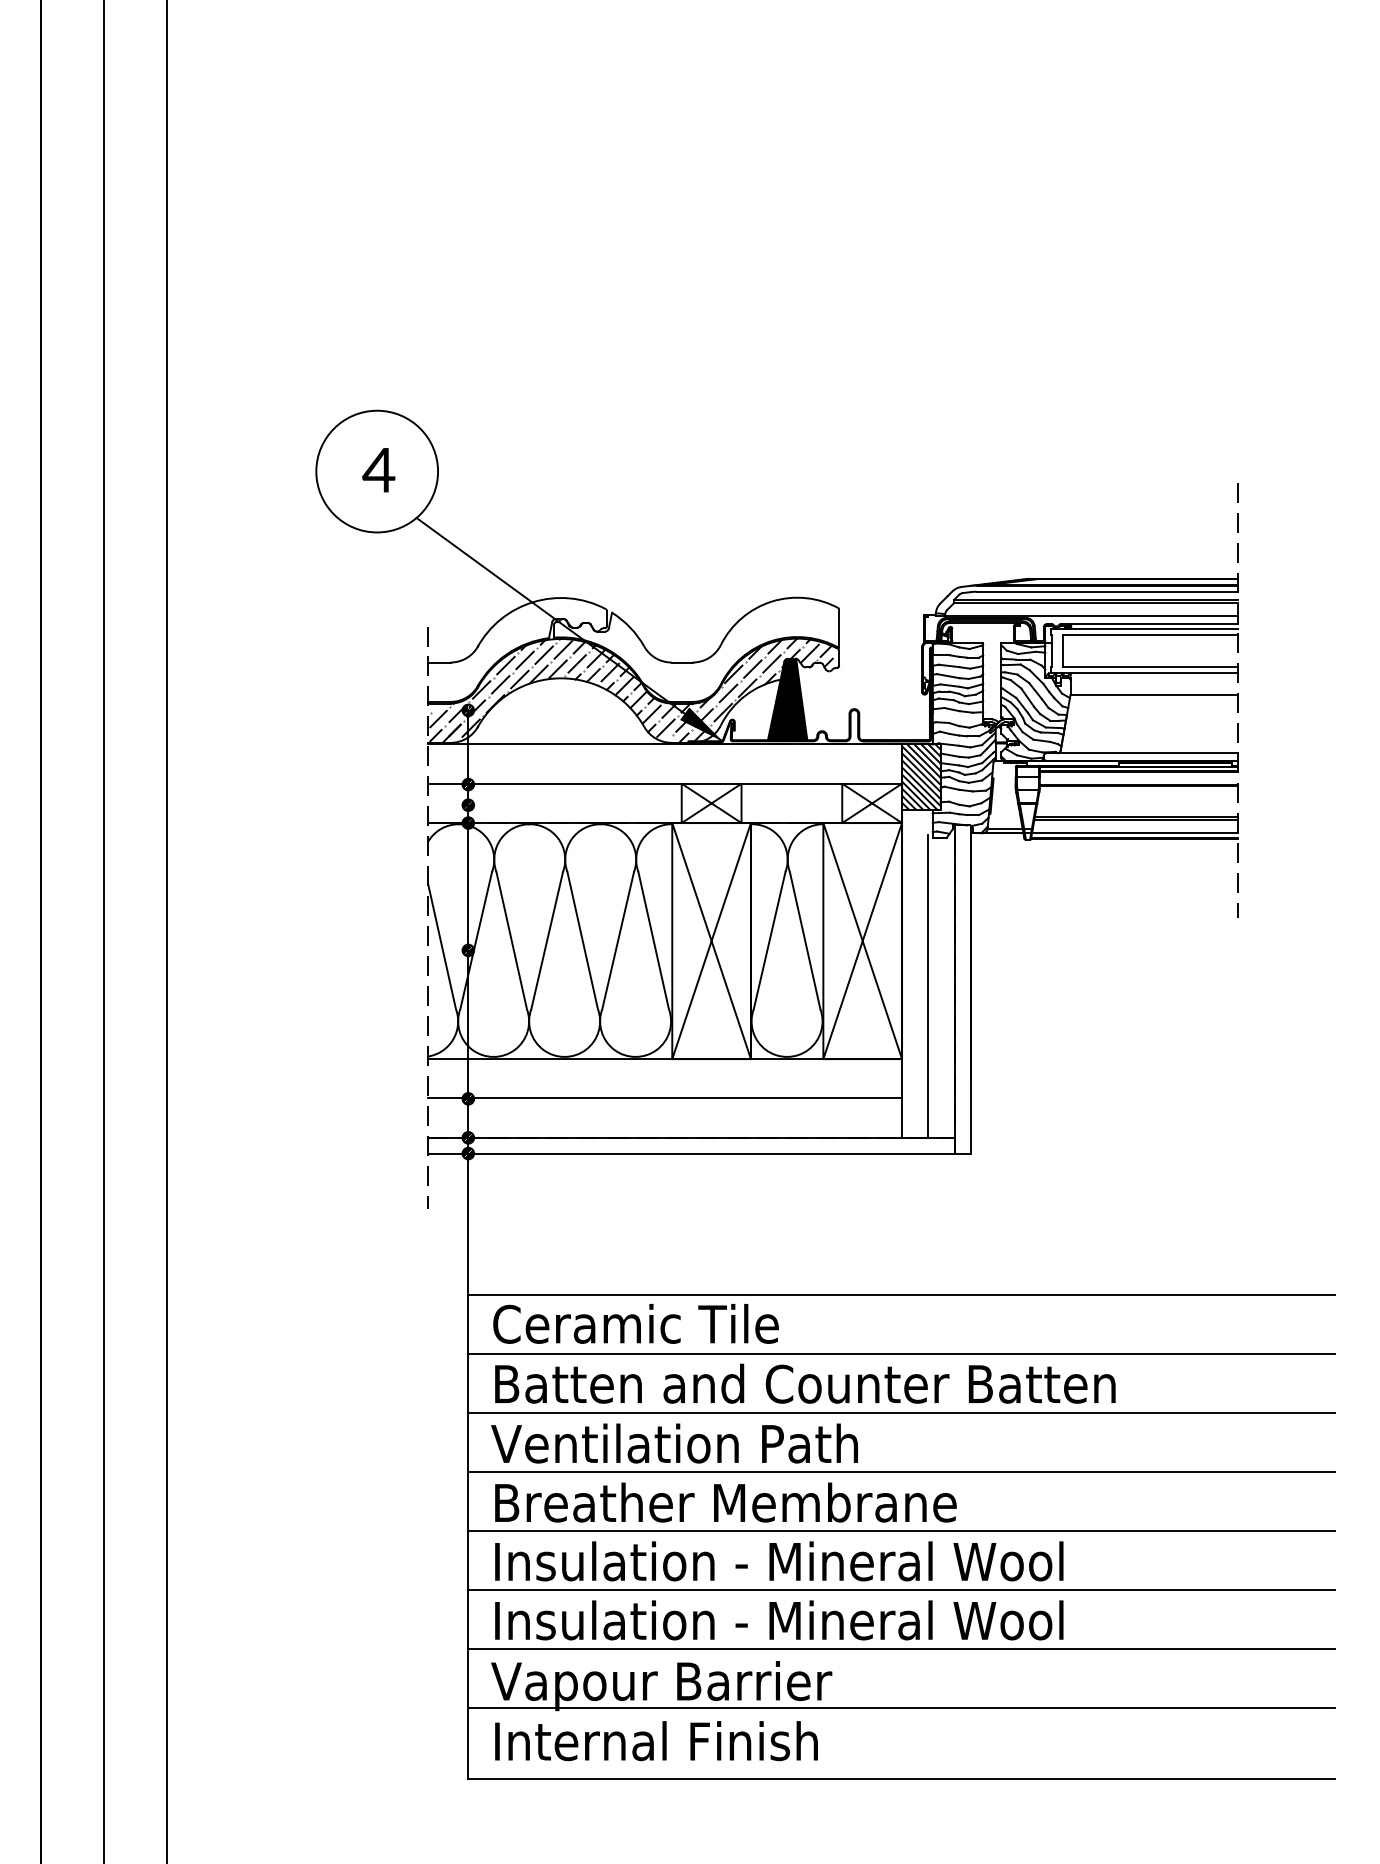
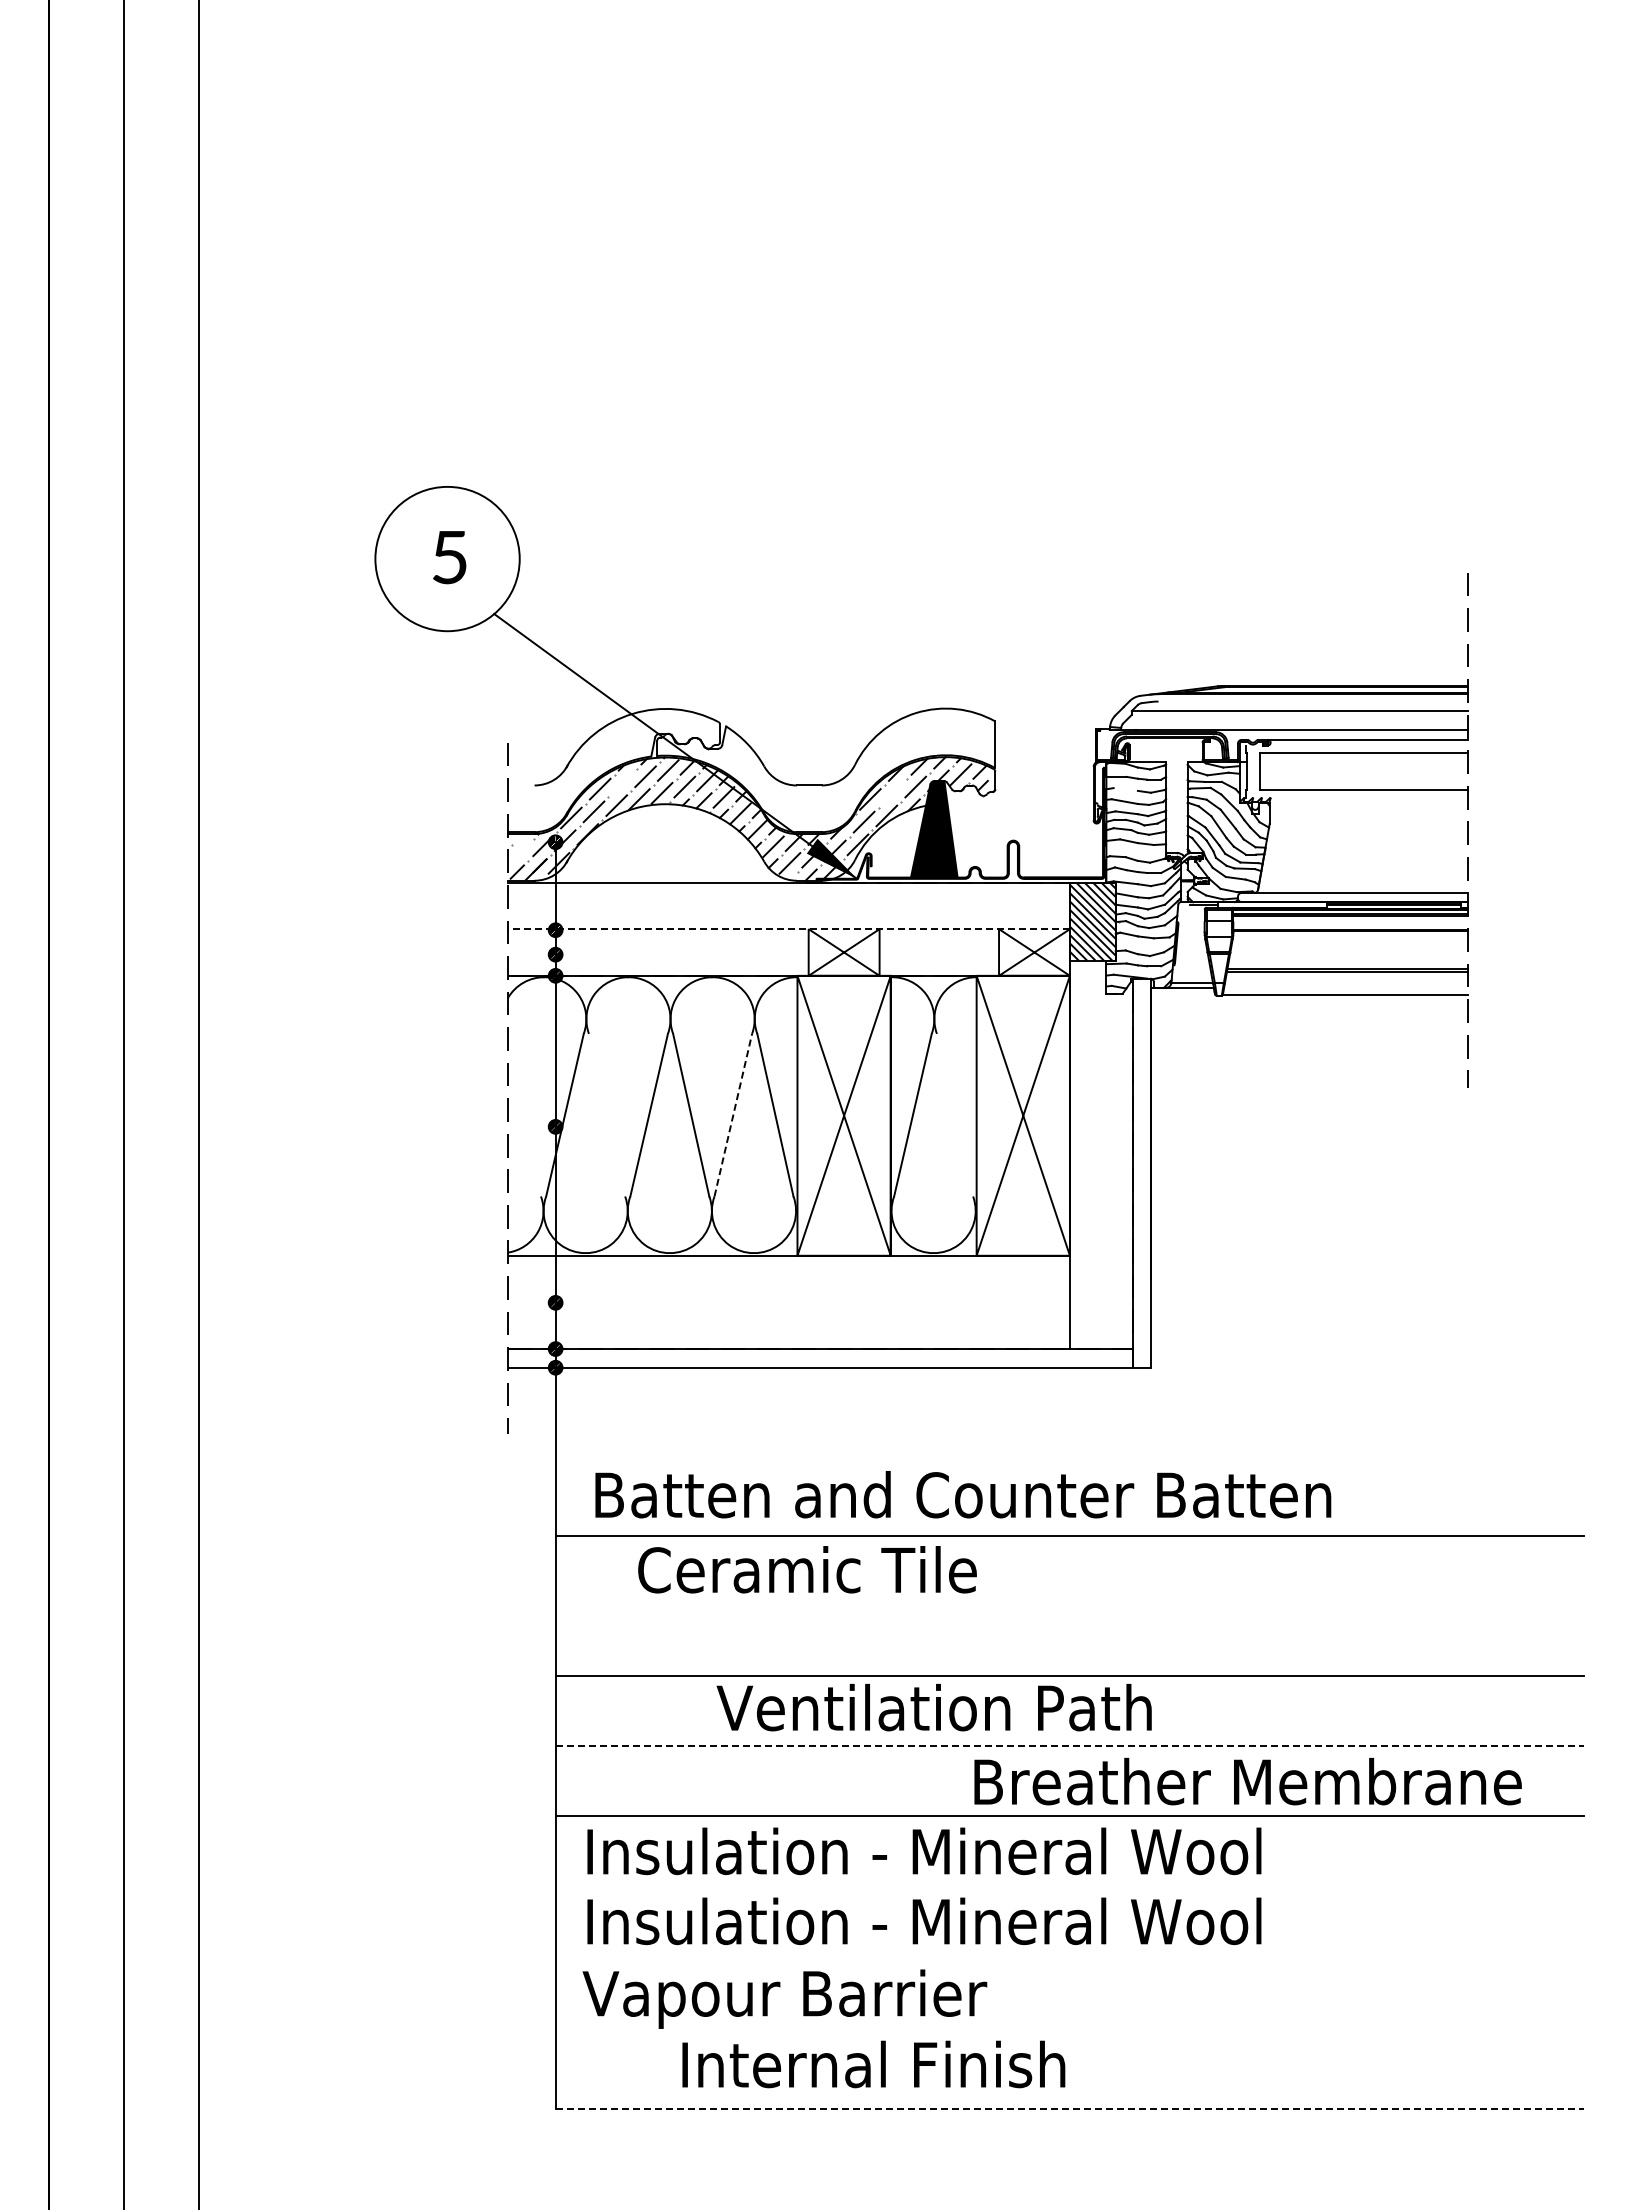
text: (378, 470) -> (449, 557), 4 -> 5
line: (1107, 591) -> (1313, 701), removed
line: (1095, 602) -> (1299, 714), removed
line: (1144, 628) -> (1357, 745), removed
line: (524, 660) -> (622, 782), removed
line: (438, 662) -> (520, 785), removed
line: (948, 665) -> (1125, 789), removed
line: (752, 668) -> (892, 792), removed
line: (1144, 672) -> (1357, 797), removed
line: (1153, 694) -> (1368, 823), removed
line: (438, 719) -> (520, 852), removed
line: (664, 784) -> (788, 929), solid -> dashed
line: (1109, 832) -> (1316, 987), removed
line: (1134, 837) -> (1345, 993), removed
line: (511, 940) -> (606, 1114), removed
line: (618, 940) -> (733, 1114), solid -> dashed
line: (804, 940) -> (954, 1114), removed
line: (441, 945) -> (523, 1121), removed
line: (928, 986) -> (1101, 1169), removed
line: (664, 1098) -> (788, 1302), removed
text: (636, 1323) -> (807, 1569), moved
line: (901, 1354) -> (1069, 1605), removed
text: (805, 1383) -> (963, 1494), moved
text: (673, 1443) -> (933, 1707), moved
line: (902, 1472) -> (1070, 1745), solid -> dashed
text: (725, 1502) -> (1247, 1781), moved
line: (901, 1590) -> (1069, 1885), removed
line: (901, 1649) -> (1069, 1955), removed
line: (901, 1708) -> (1069, 2025), removed
text: (656, 1741) -> (873, 2064), moved
line: (902, 1779) -> (1070, 2109), solid -> dashed

